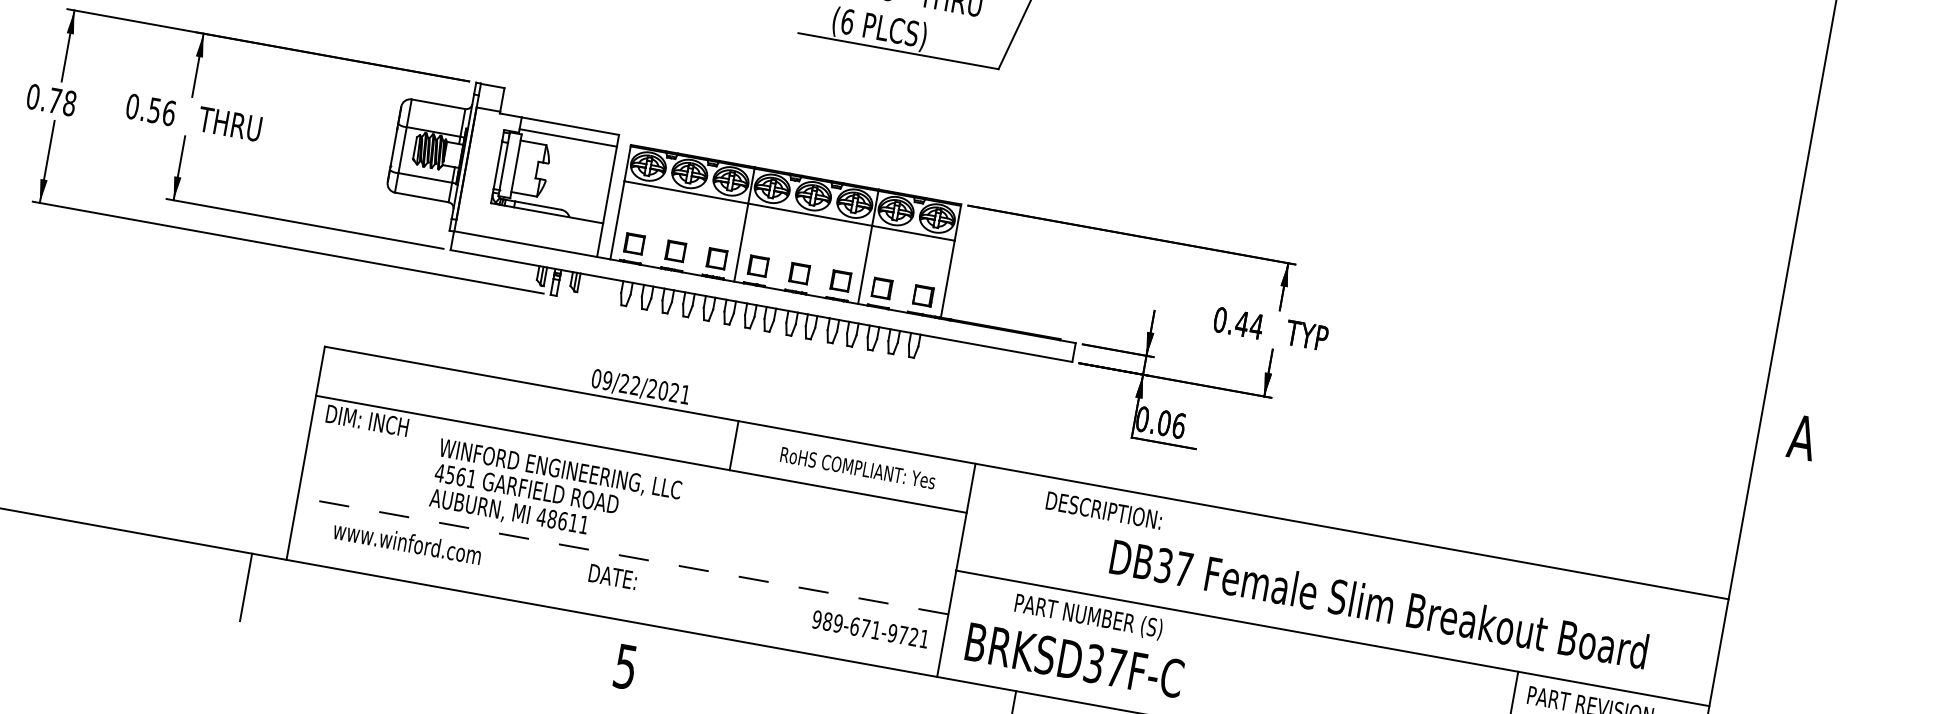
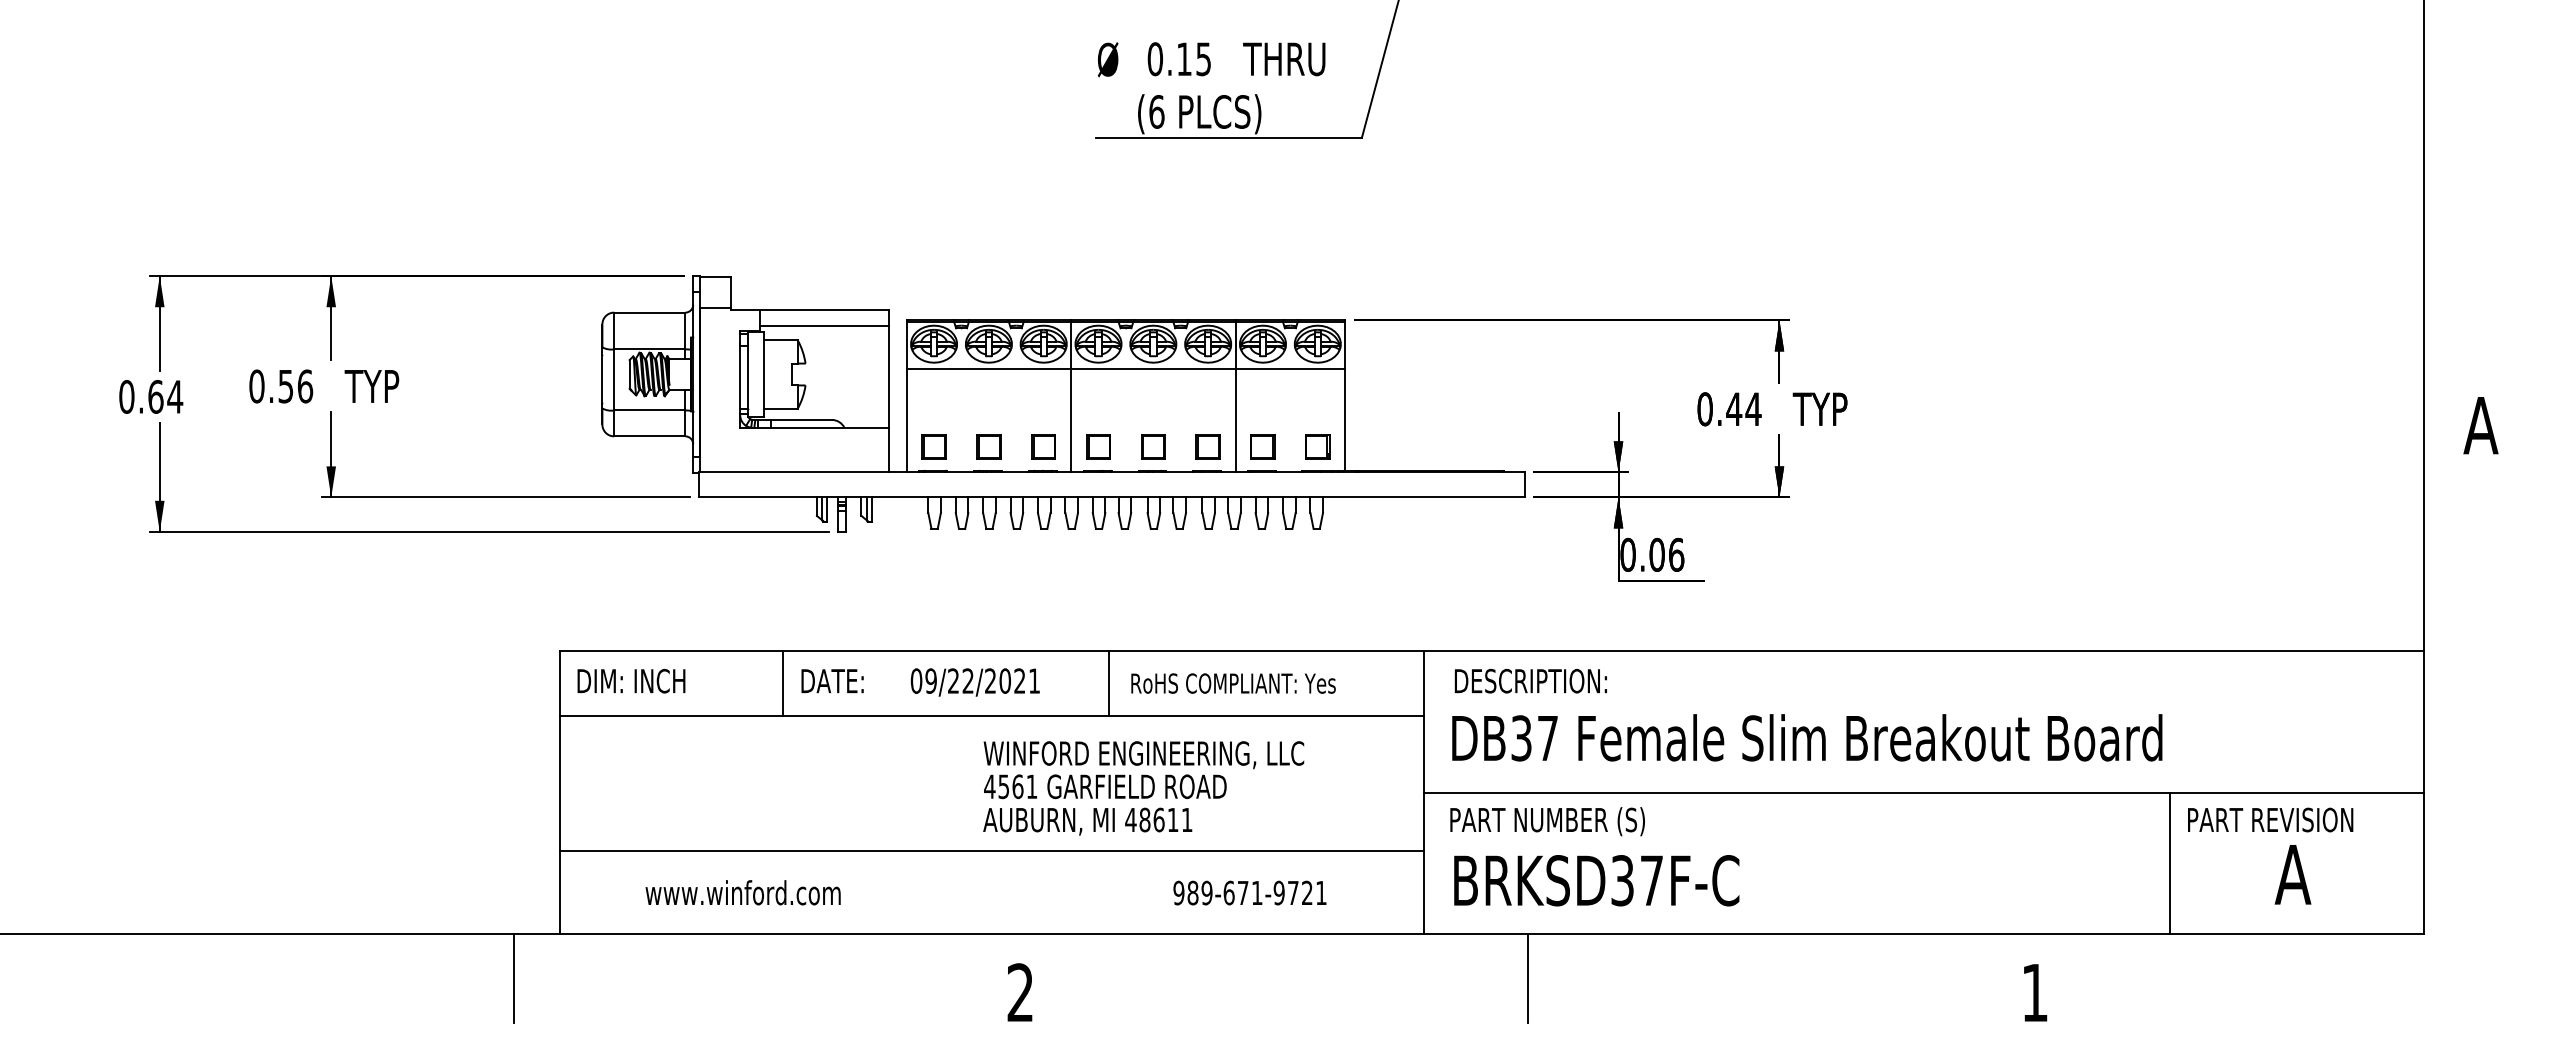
text: (62, 101) -> (165, 396), 0.78 -> 0.64
text: (236, 125) -> (394, 386), THRU -> TYP
text: (640, 387) -> (974, 682), moved
line: (489, 400) -> (783, 682), added
text: (367, 420) -> (631, 680), moved
text: (858, 468) -> (1233, 683), moved
text: (555, 495) -> (1143, 788), moved
text: (1103, 510) -> (1530, 680), moved
text: (406, 542) -> (742, 892), moved
line: (623, 555) -> (991, 850), dashed -> solid
text: (612, 577) -> (832, 681), moved
text: (1379, 603) -> (1807, 737), moved
text: (1088, 616) -> (1547, 821), moved
text: (870, 628) -> (1249, 892), moved
text: (624, 666) -> (1019, 992), 5 -> 2

